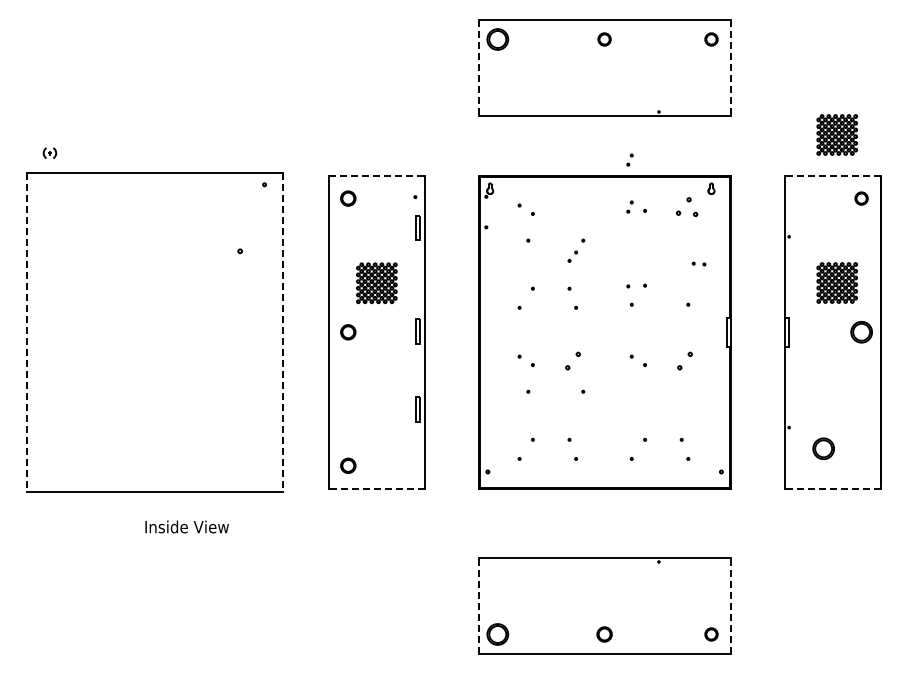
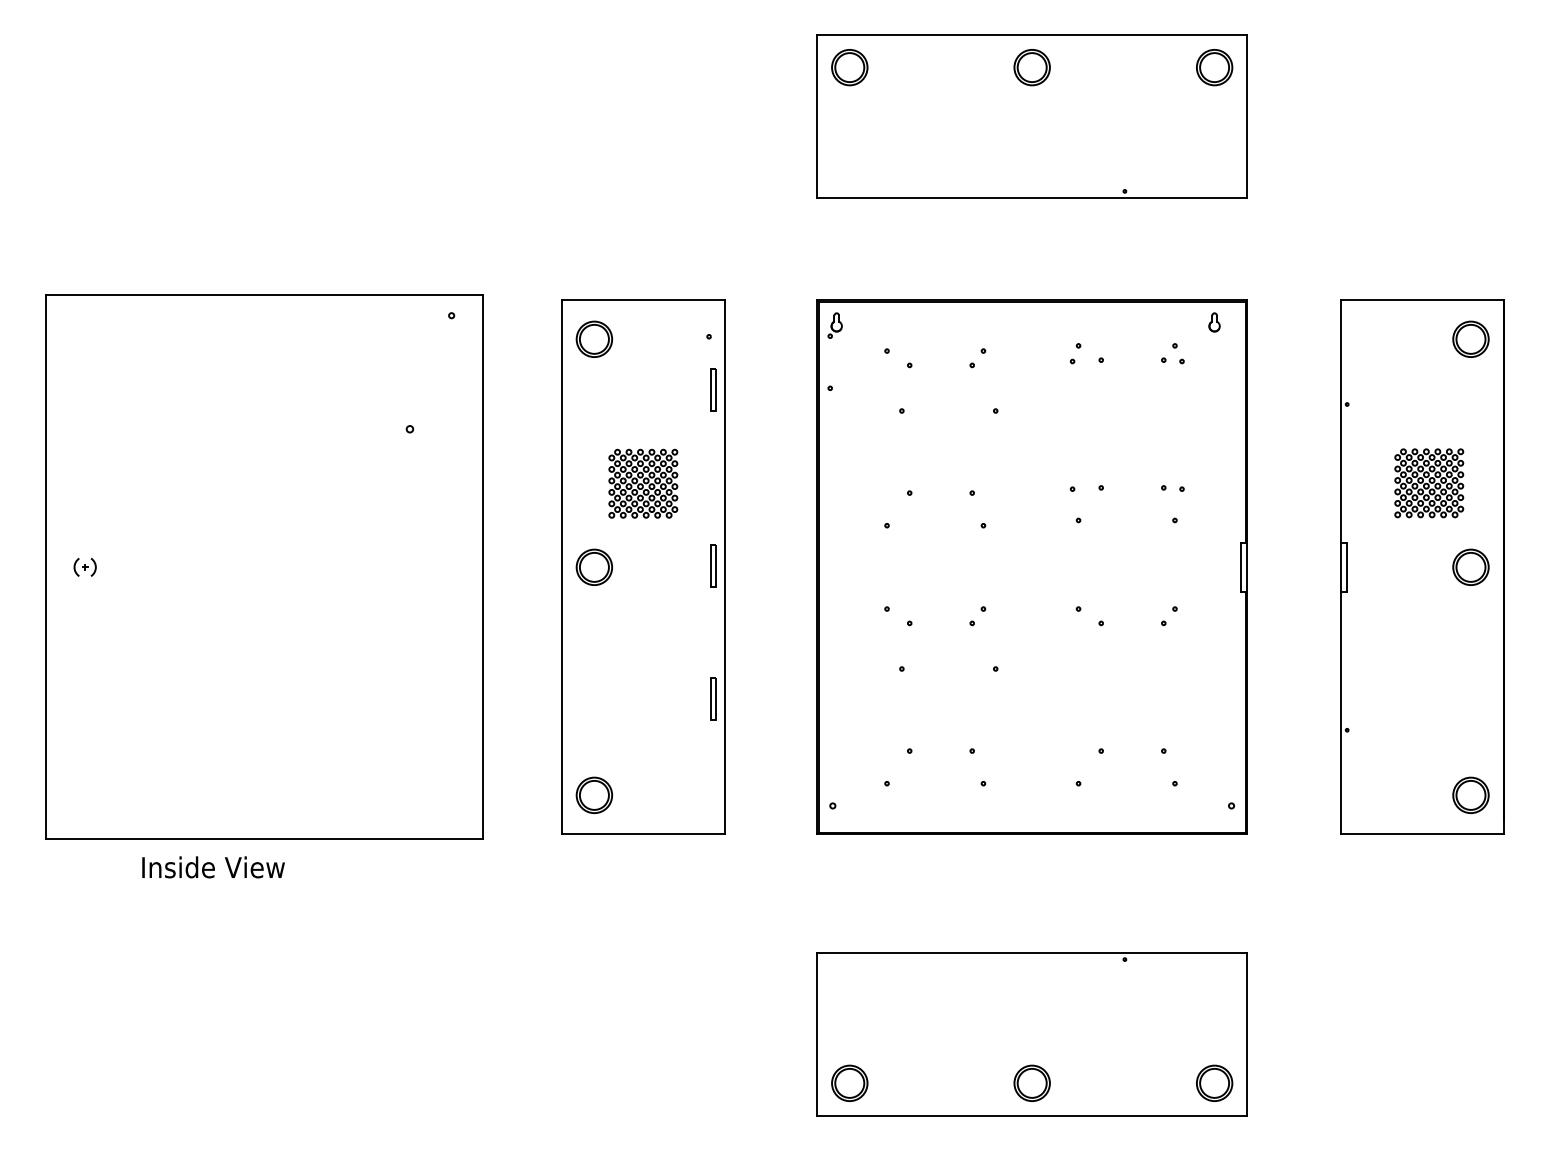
part: (604, 39) -> (1031, 67), size x1.67
part: (711, 39) -> (1214, 67), size x1.67
line: (478, 68) -> (816, 117), dashed -> solid
line: (730, 68) -> (1247, 117), dashed -> solid
part: (836, 134) -> (1428, 229), removed
part: (49, 152) -> (84, 566), moved
part: (629, 159) -> (1074, 272), removed
line: (376, 175) -> (642, 299), dashed -> solid
line: (833, 175) -> (1422, 299), dashed -> solid
part: (348, 198) -> (594, 339), size x1.43
part: (861, 198) -> (1470, 339), size x1.67
part: (686, 206) -> (1171, 352), size x0.62
part: (572, 256) -> (977, 357), moved
part: (698, 263) -> (1171, 487), moved
line: (27, 332) -> (46, 567), dashed -> solid
line: (282, 332) -> (482, 567), dashed -> solid
part: (348, 332) -> (594, 567), size x1.43
part: (572, 360) -> (977, 615), size x0.62
part: (684, 360) -> (1168, 615), size x0.62
part: (823, 448) -> (1470, 794), moved
part: (348, 465) -> (594, 794), size x1.43
line: (376, 488) -> (642, 834), dashed -> solid
line: (833, 488) -> (1422, 834), dashed -> solid
text: (186, 526) -> (212, 866), moved
line: (478, 605) -> (816, 1033), dashed -> solid
line: (730, 605) -> (1247, 1033), dashed -> solid
part: (604, 634) -> (1031, 1083), size x1.43
part: (711, 634) -> (1214, 1083), size x1.67

